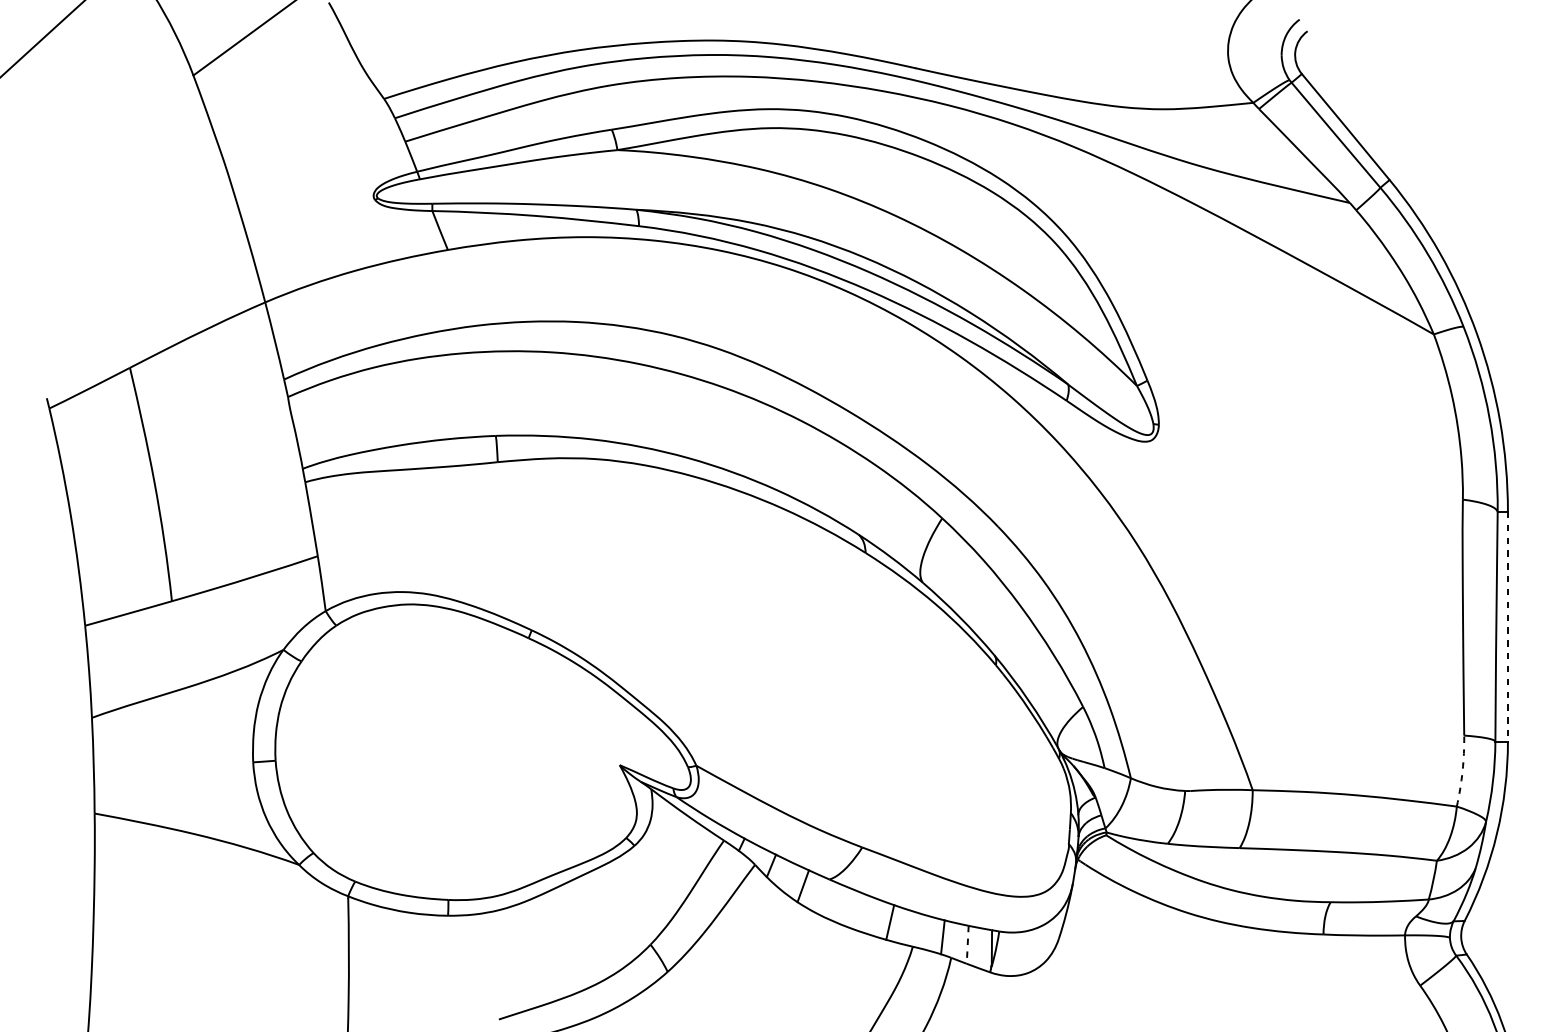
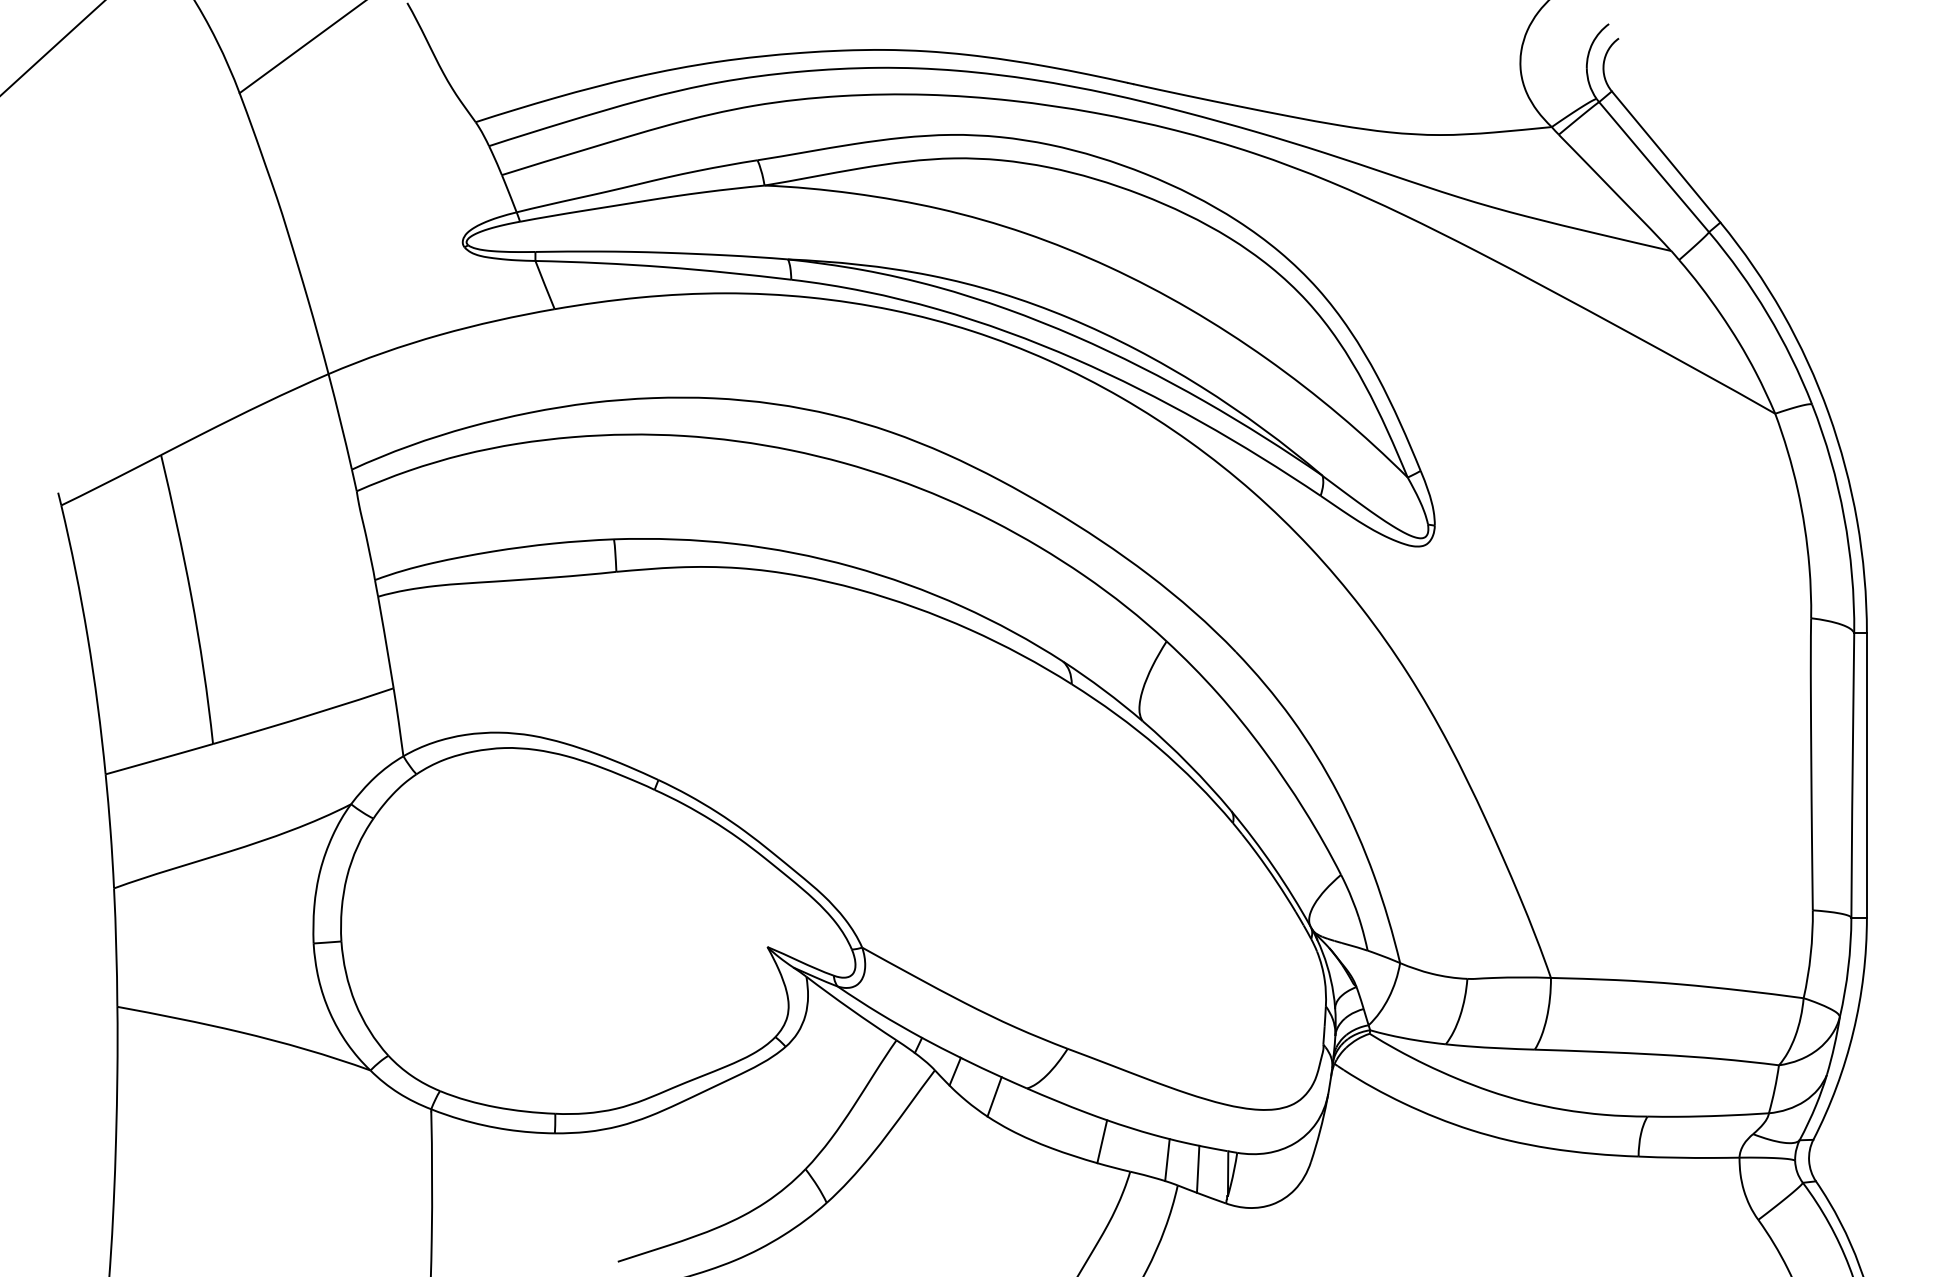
line: (1507, 627) -> (1866, 776), dashed -> solid
arc: (1462, 771) -> (1810, 954), dashed -> solid
line: (967, 944) -> (1198, 1169), dashed -> solid

